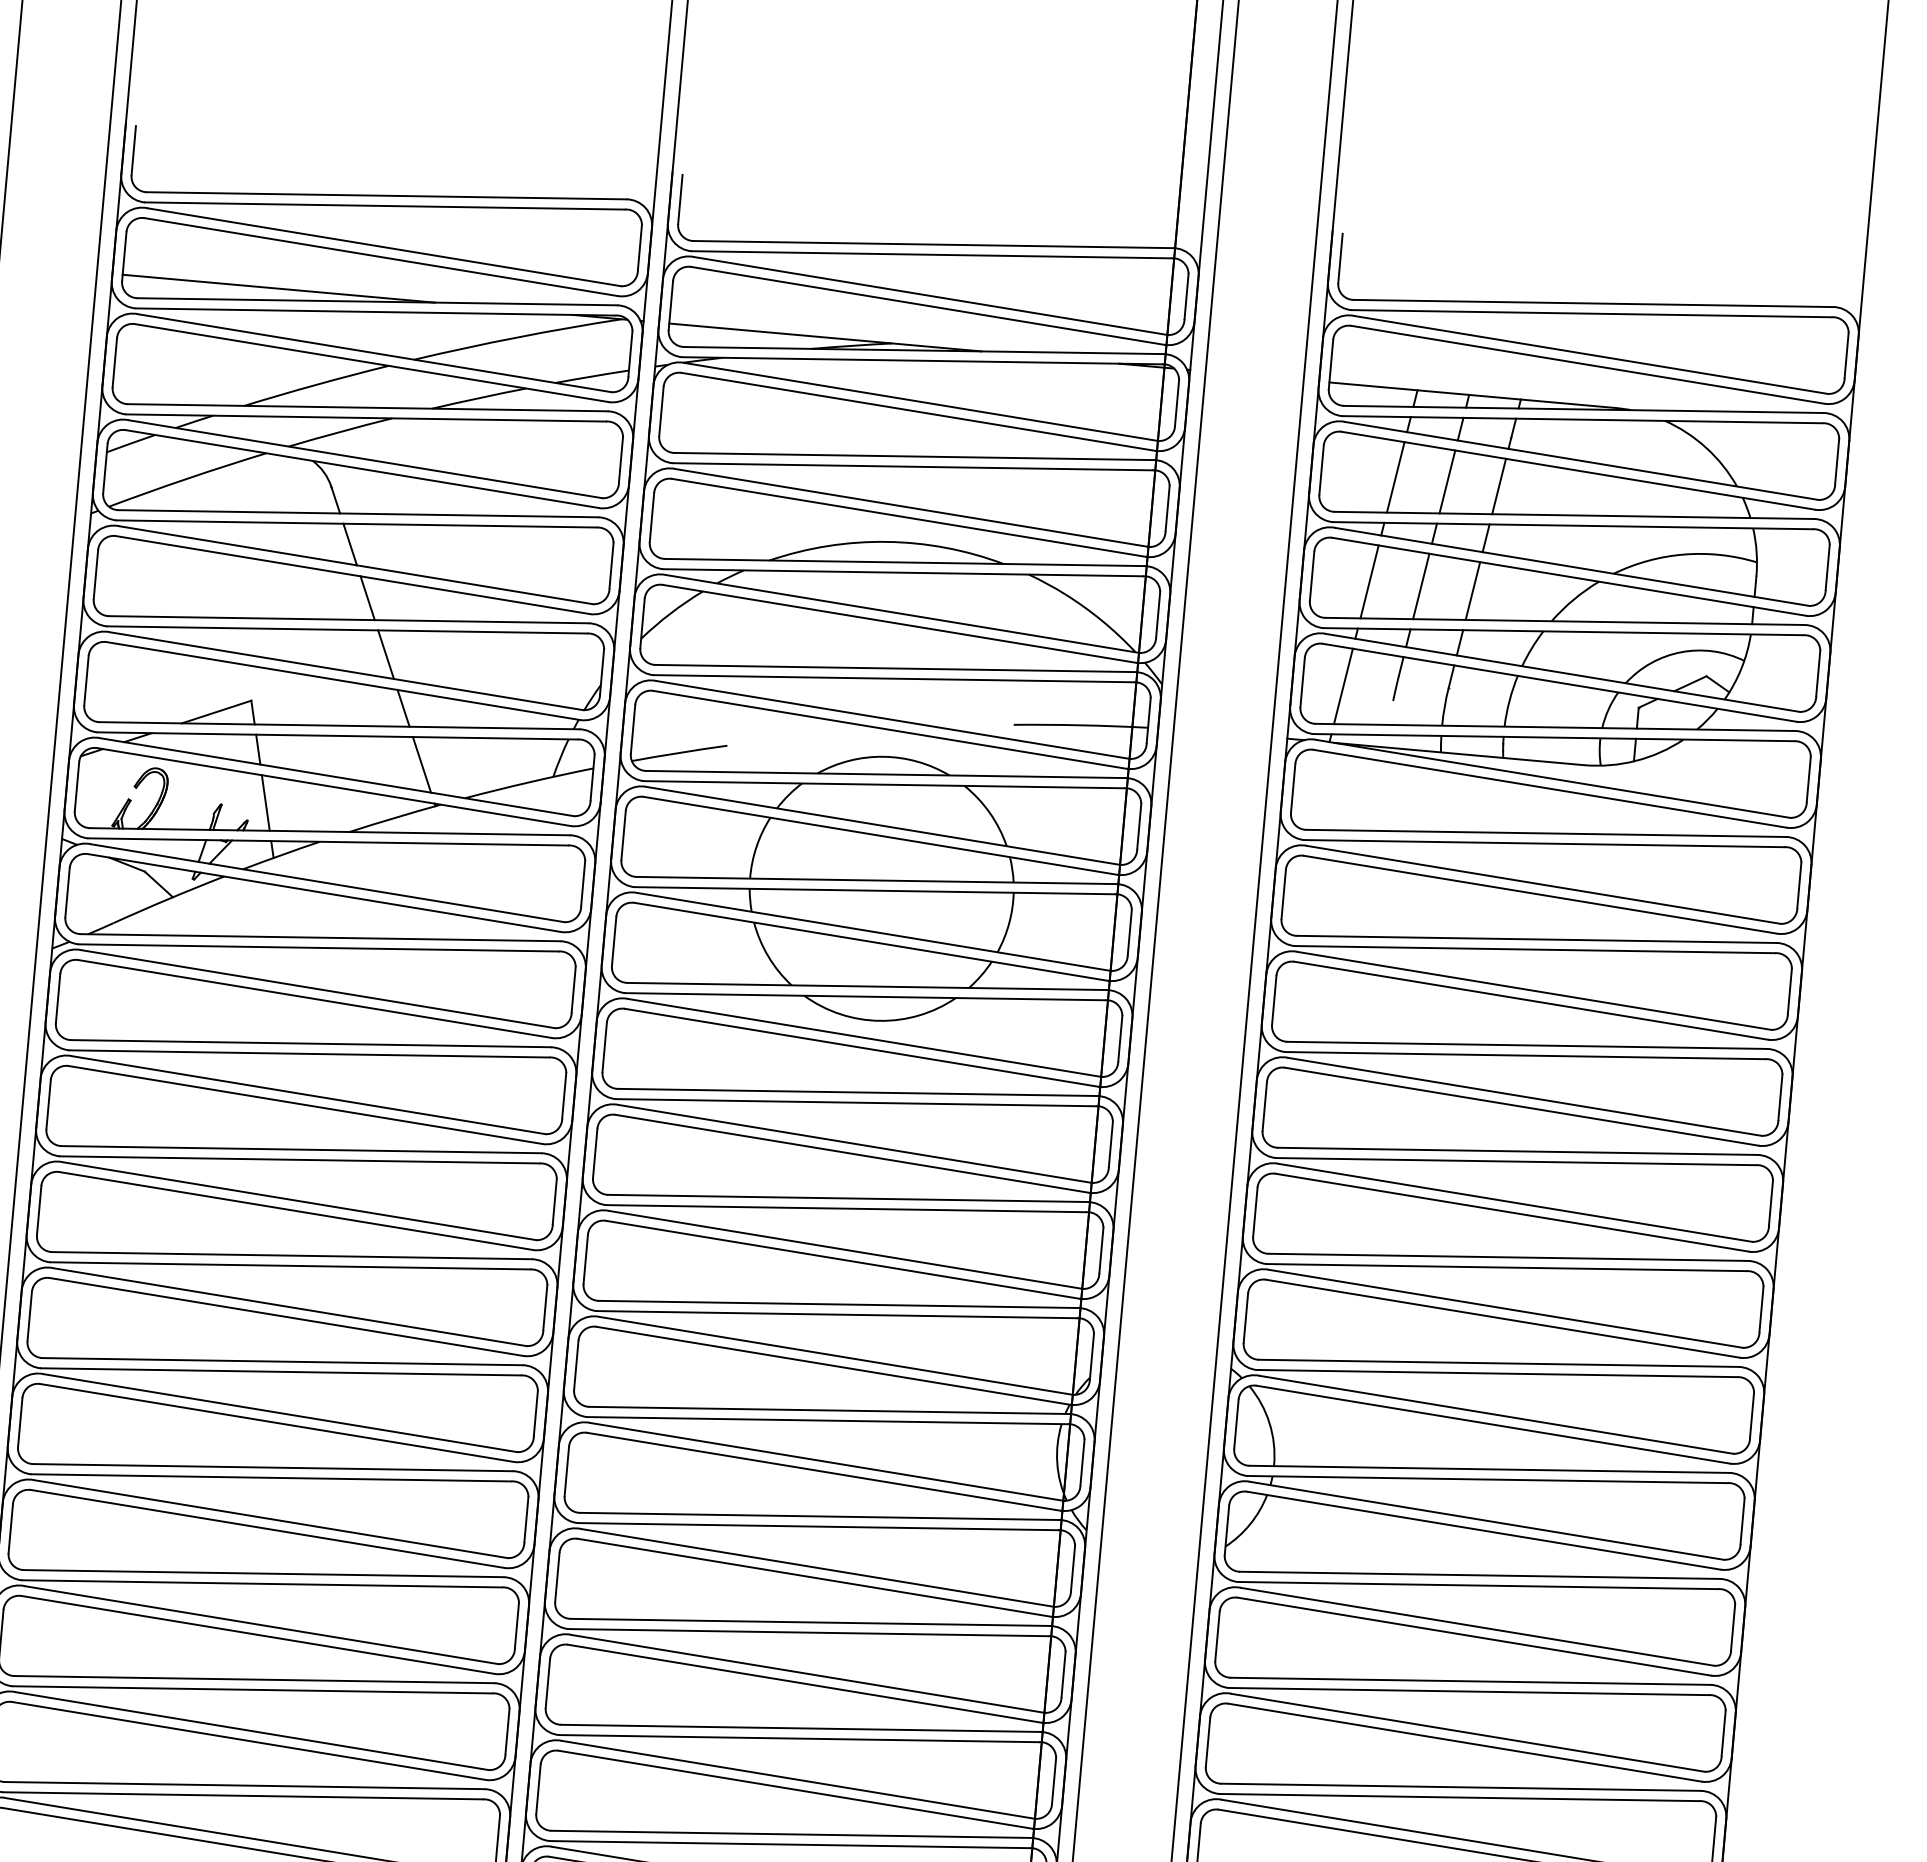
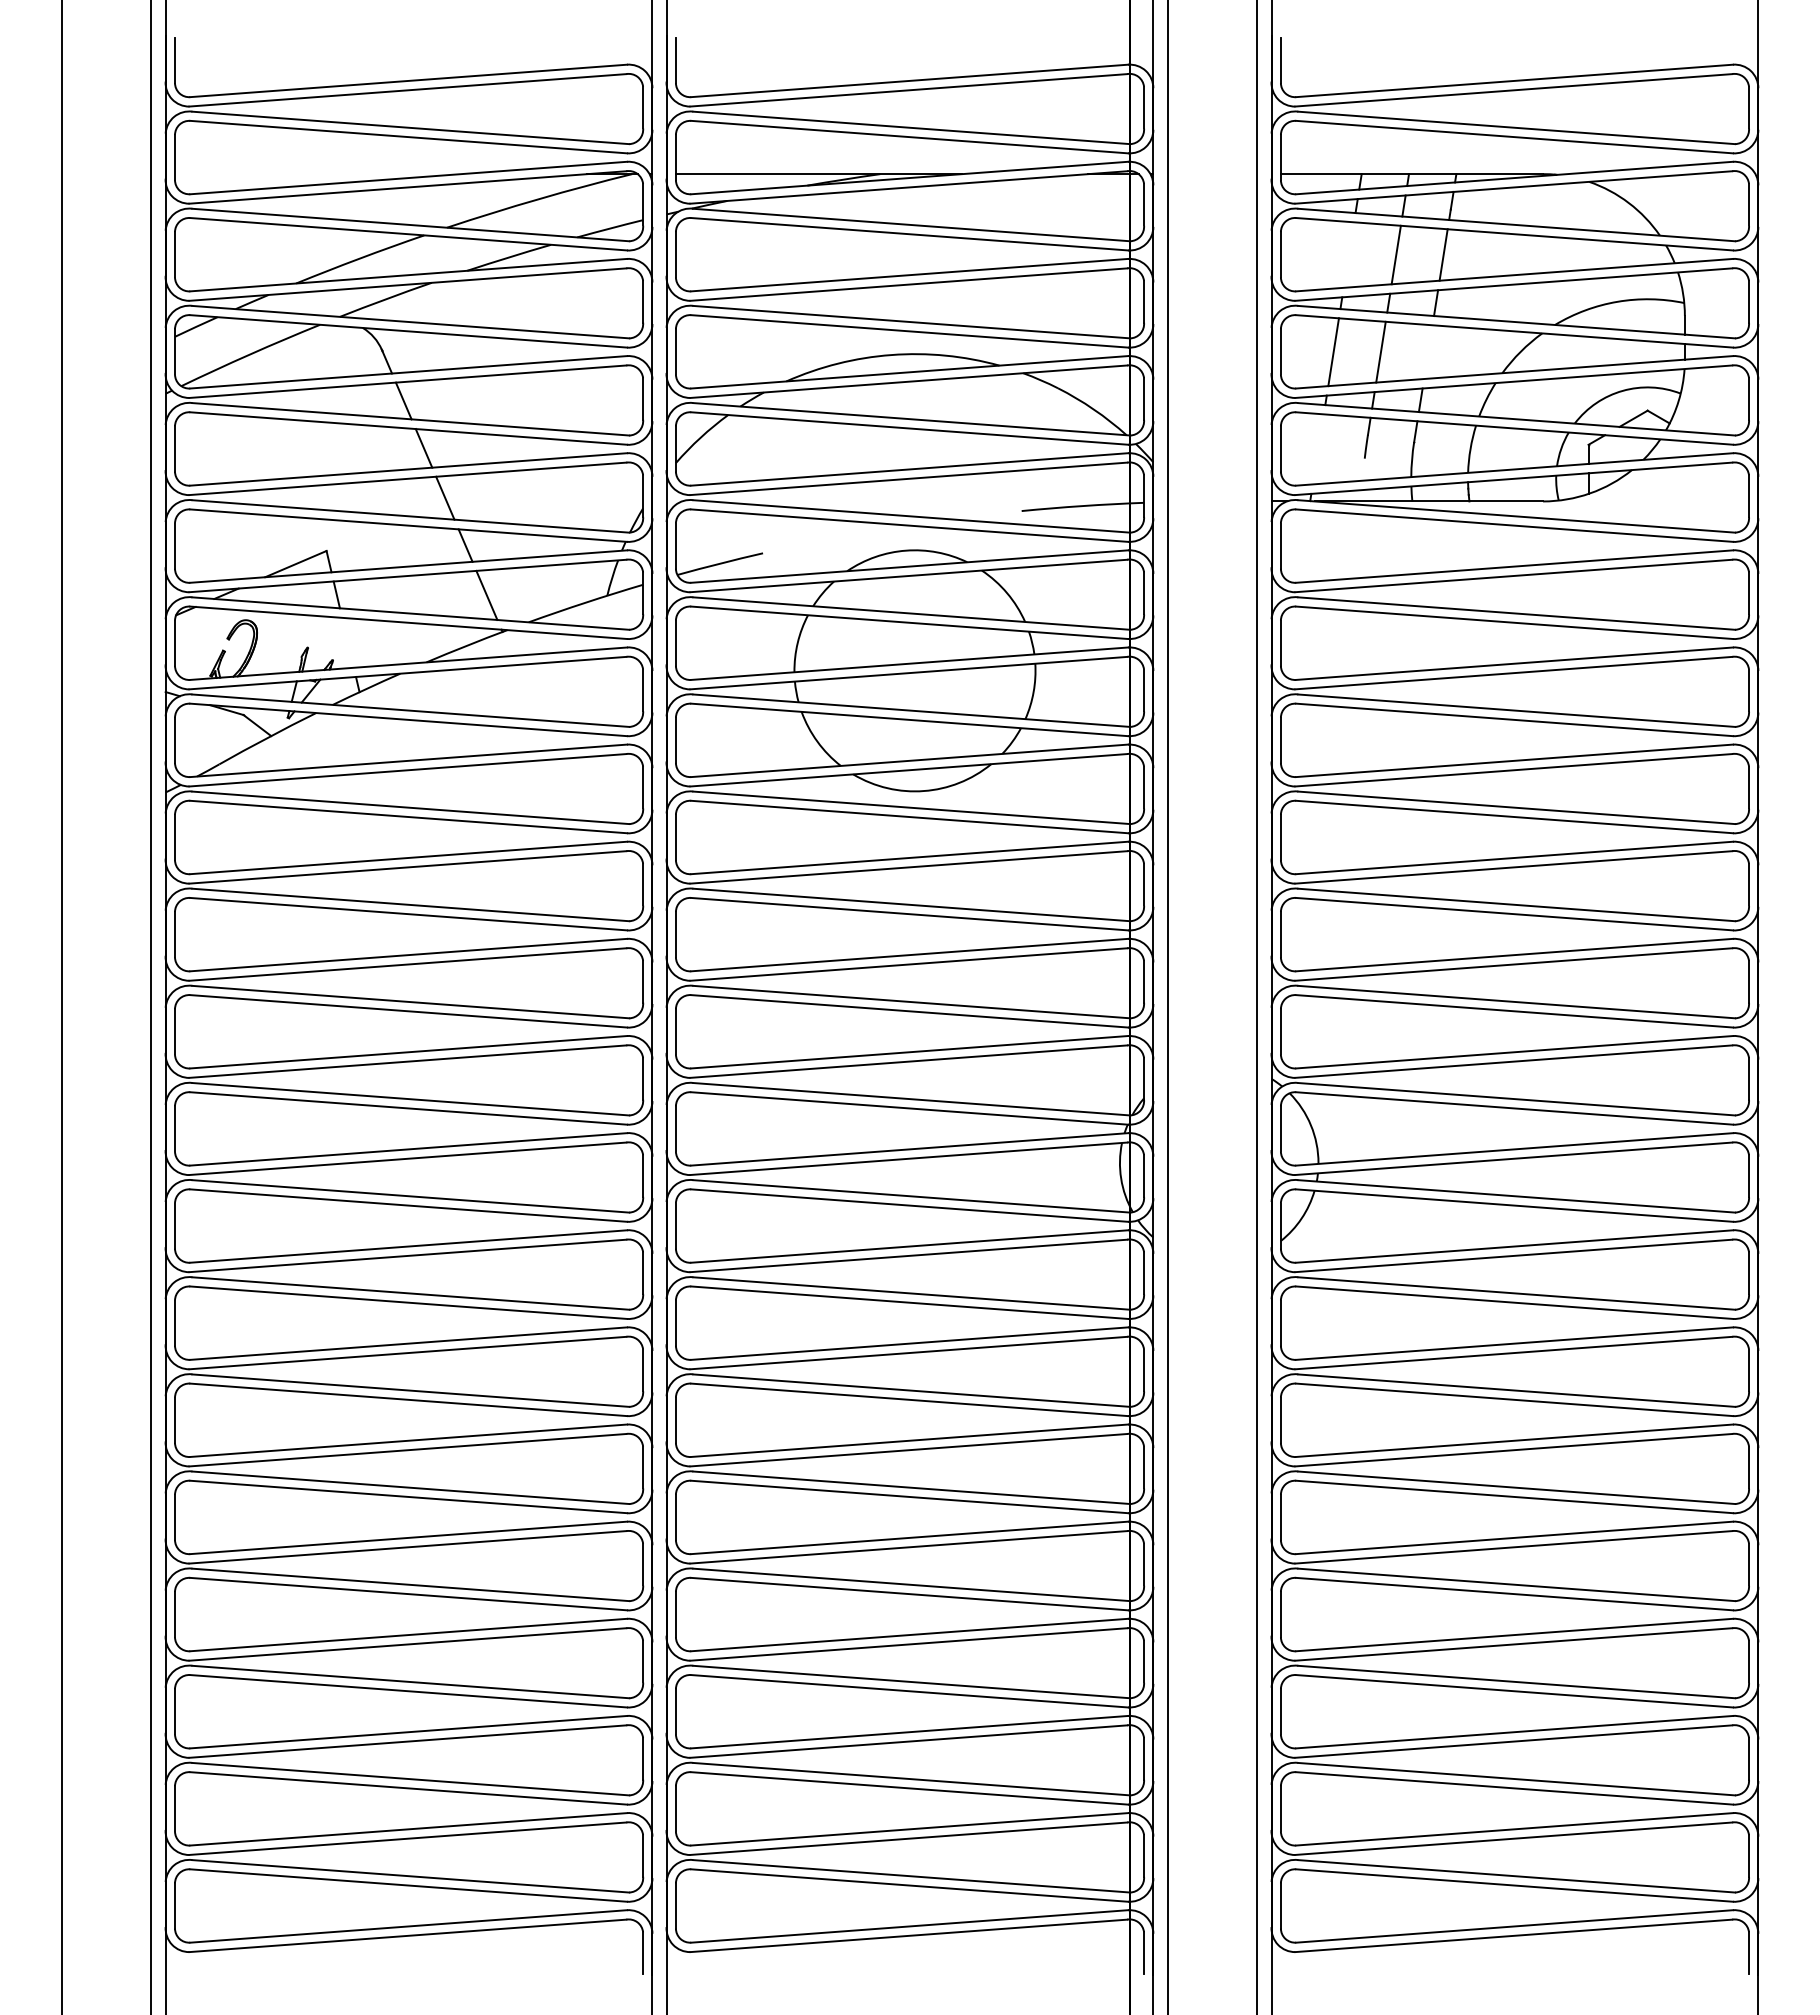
line: (279, 289) -> (318, 174), removed
line: (1395, 476) -> (1348, 254), removed
line: (1473, 591) -> (1428, 352), removed
line: (1342, 686) -> (1317, 449), removed
line: (265, 802) -> (347, 642), removed

